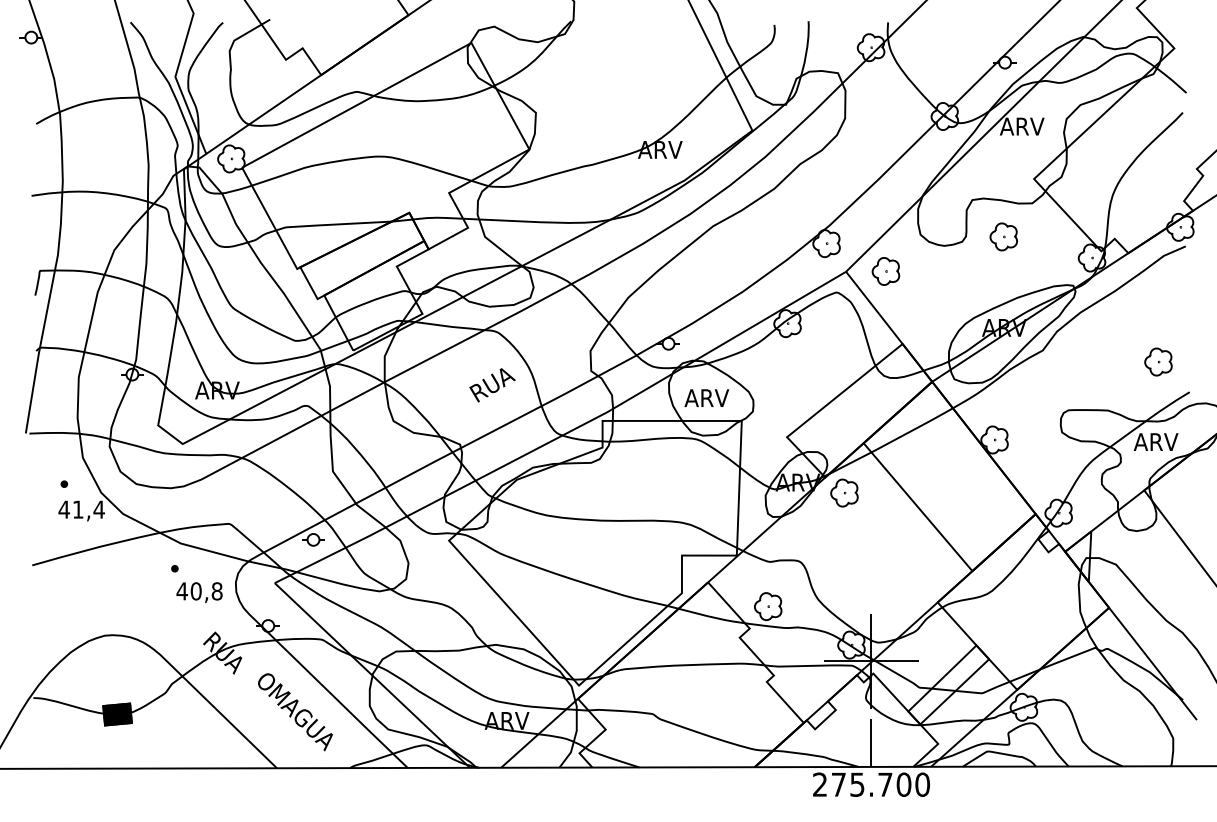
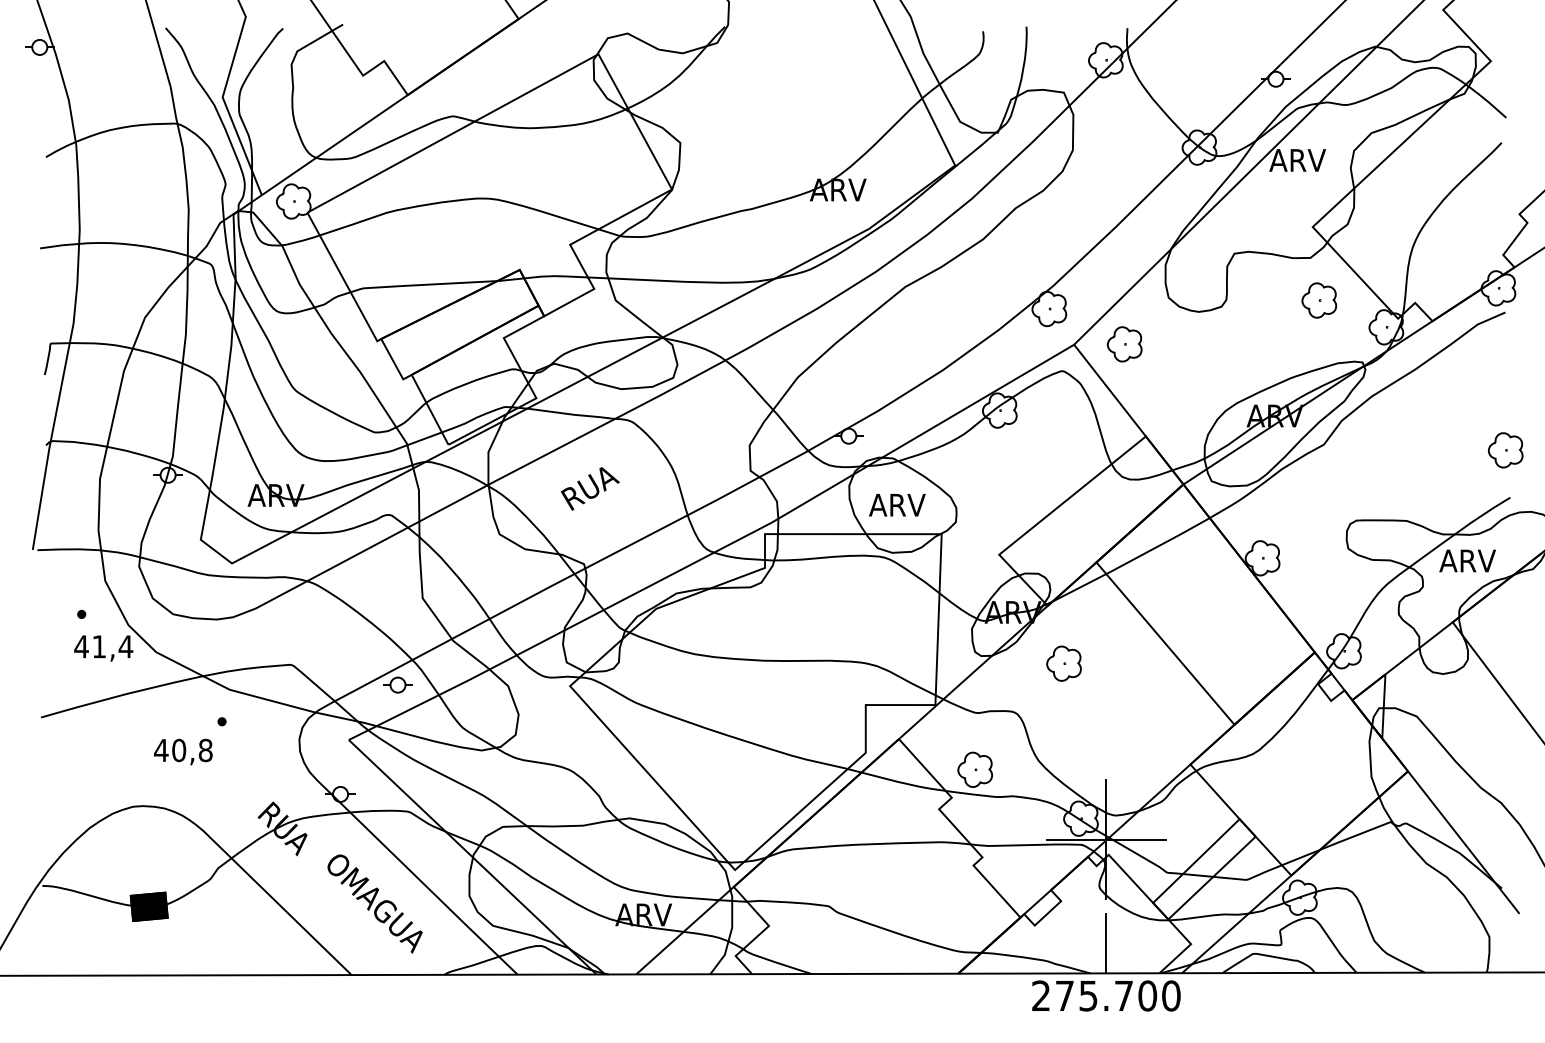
part: (1003, 236) -> (1319, 300), moved
part: (1158, 362) -> (1505, 450), moved
text: (491, 385) -> (589, 488), moved
part: (844, 492) -> (1063, 663), moved
text: (199, 592) -> (183, 751), moved

